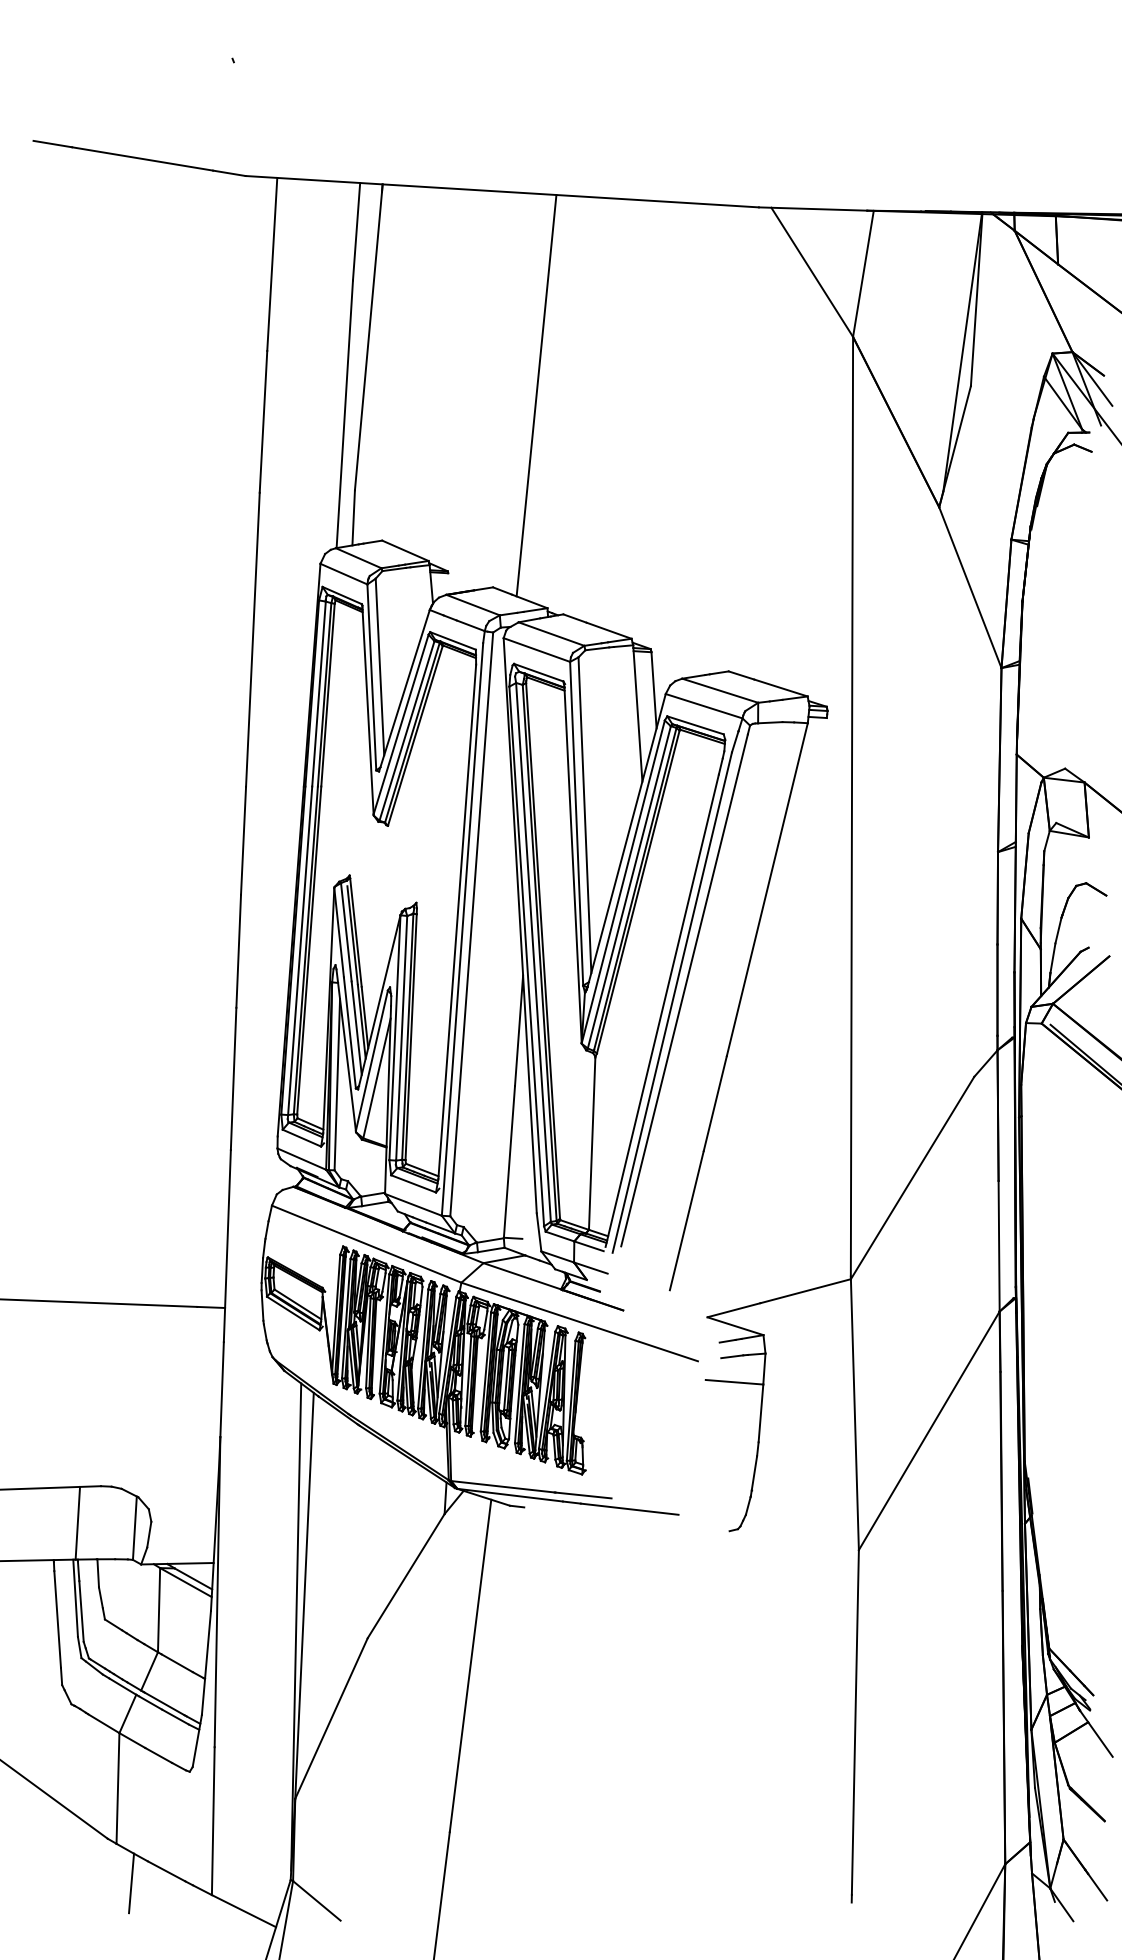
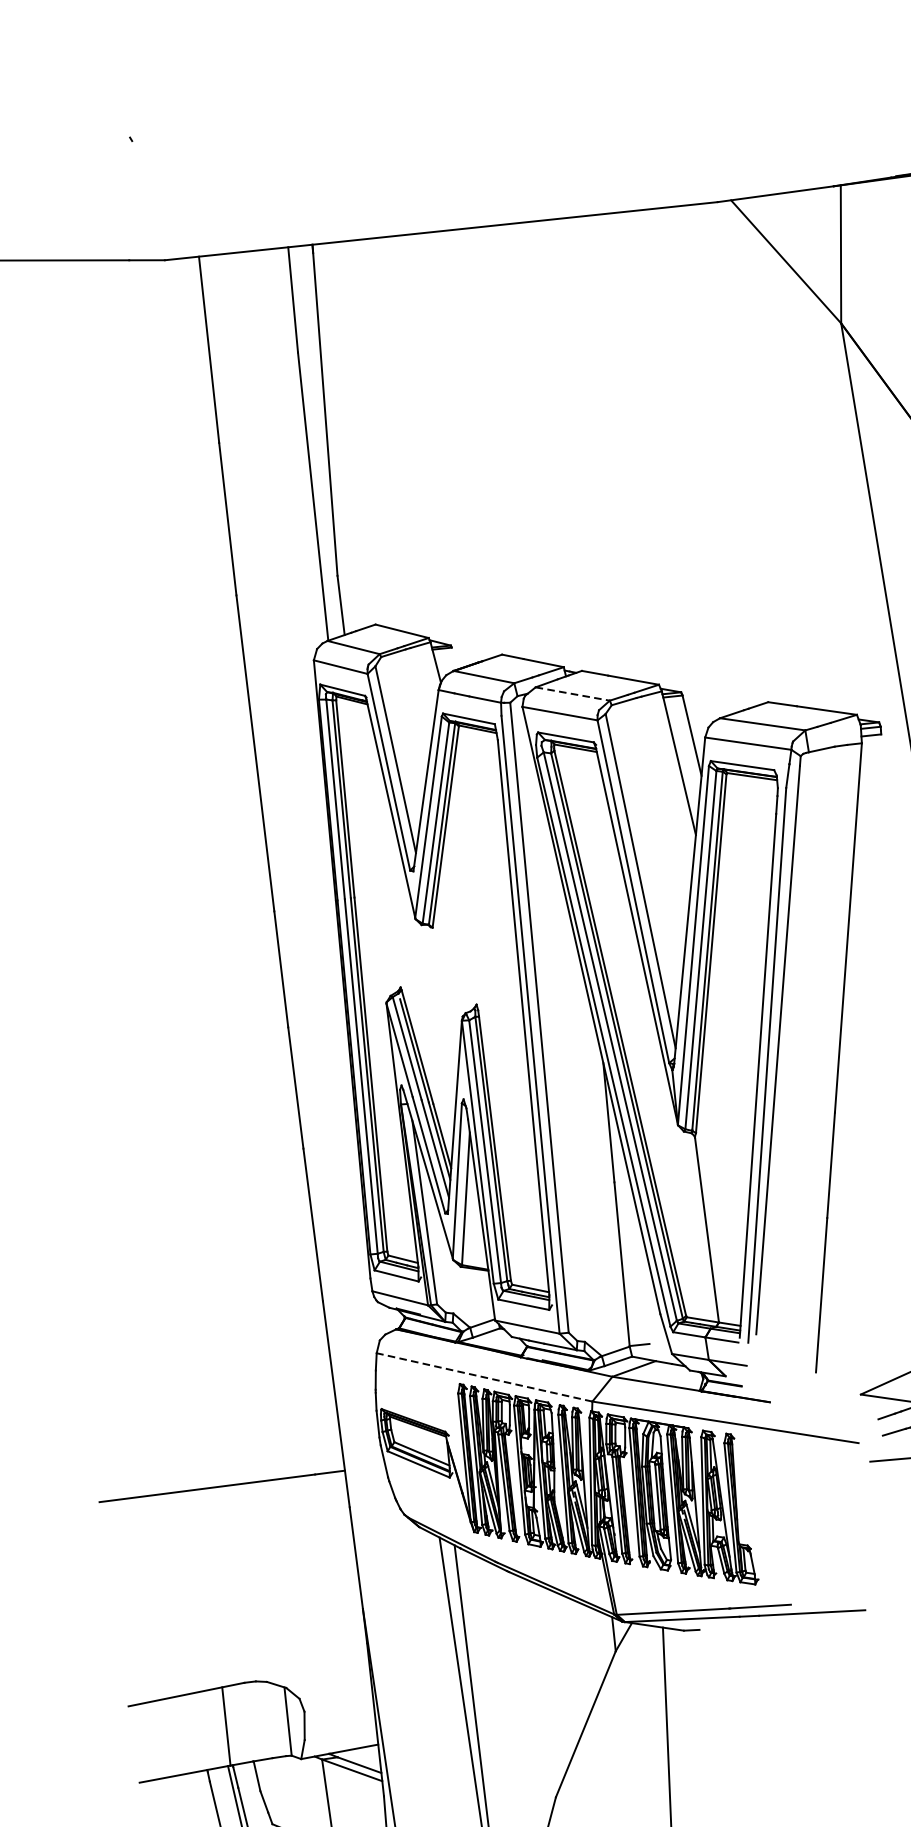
line: (536, 395) -> (514, 442), removed
line: (551, 634) -> (572, 694), solid -> dashed
line: (366, 1244) -> (484, 1377), solid -> dashed

